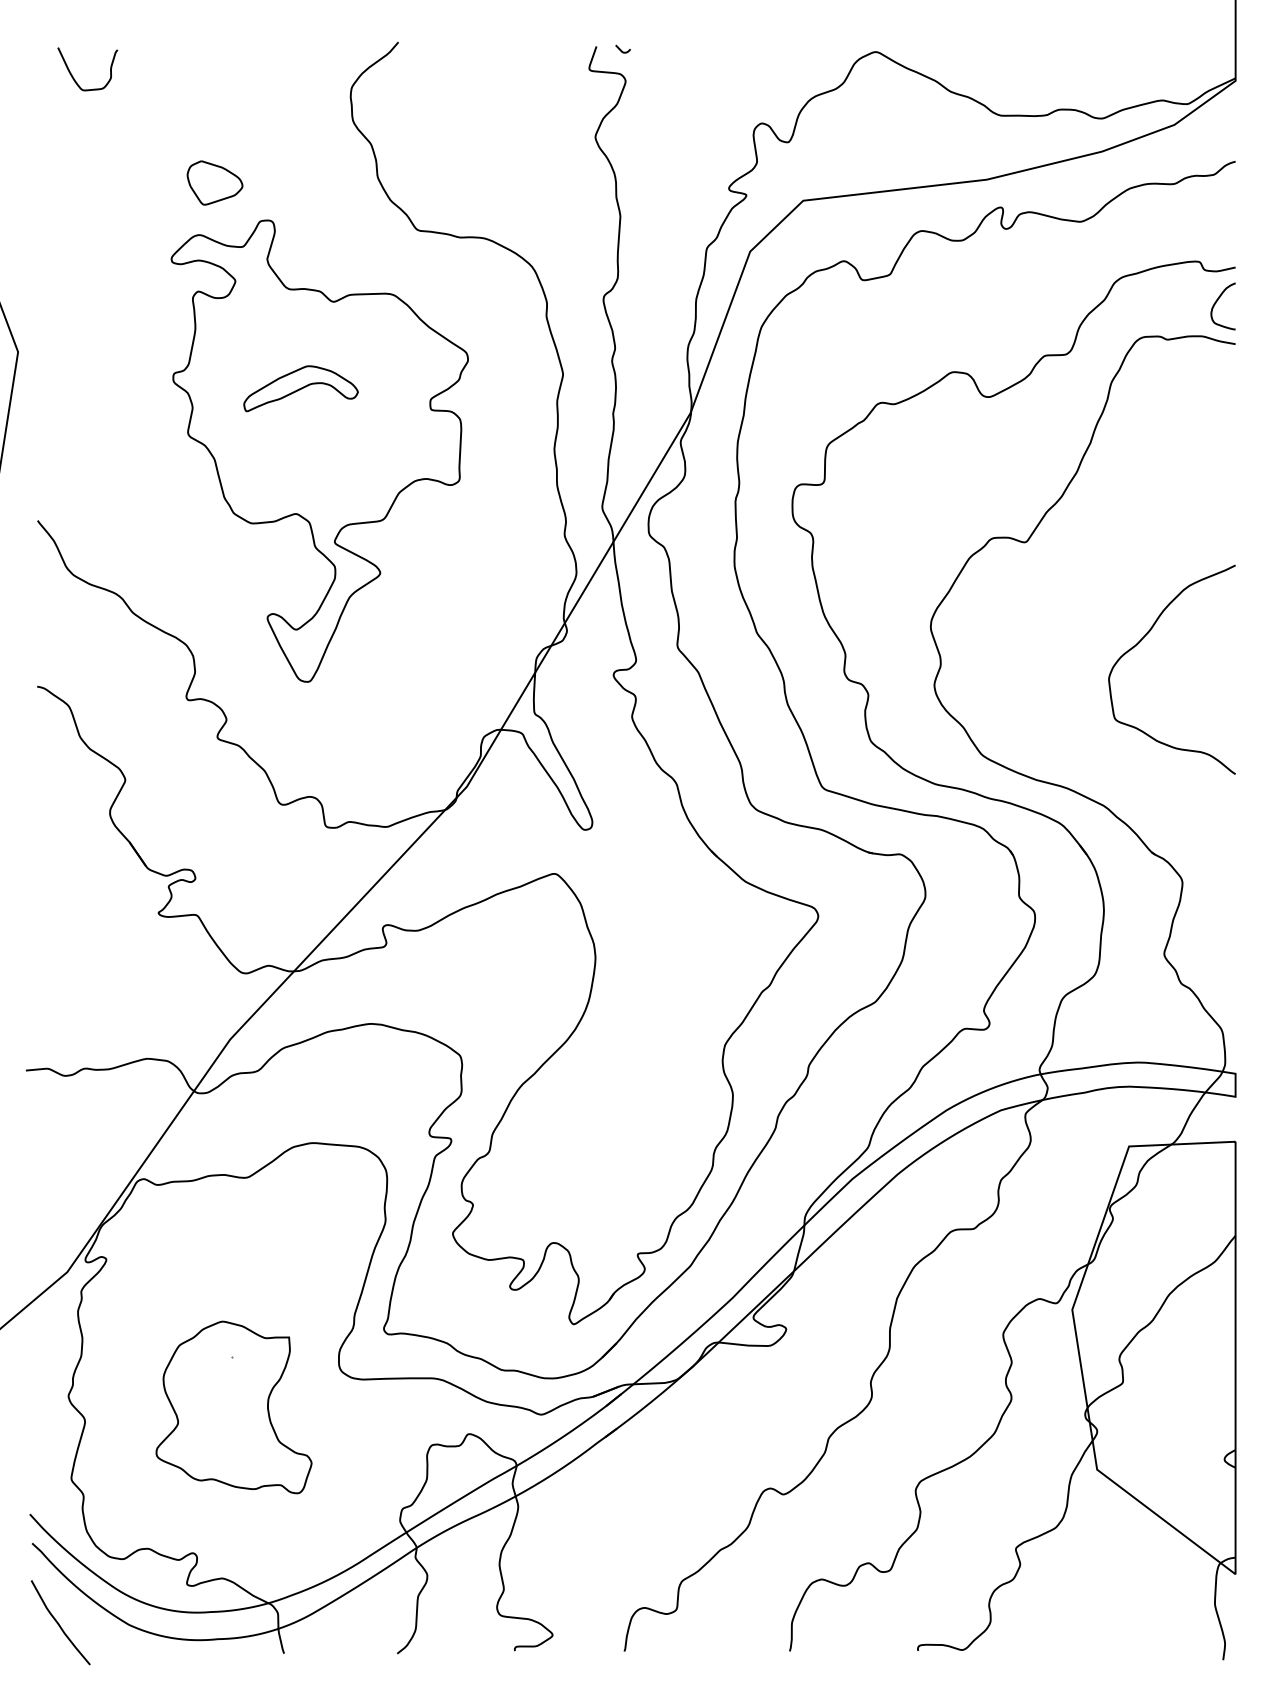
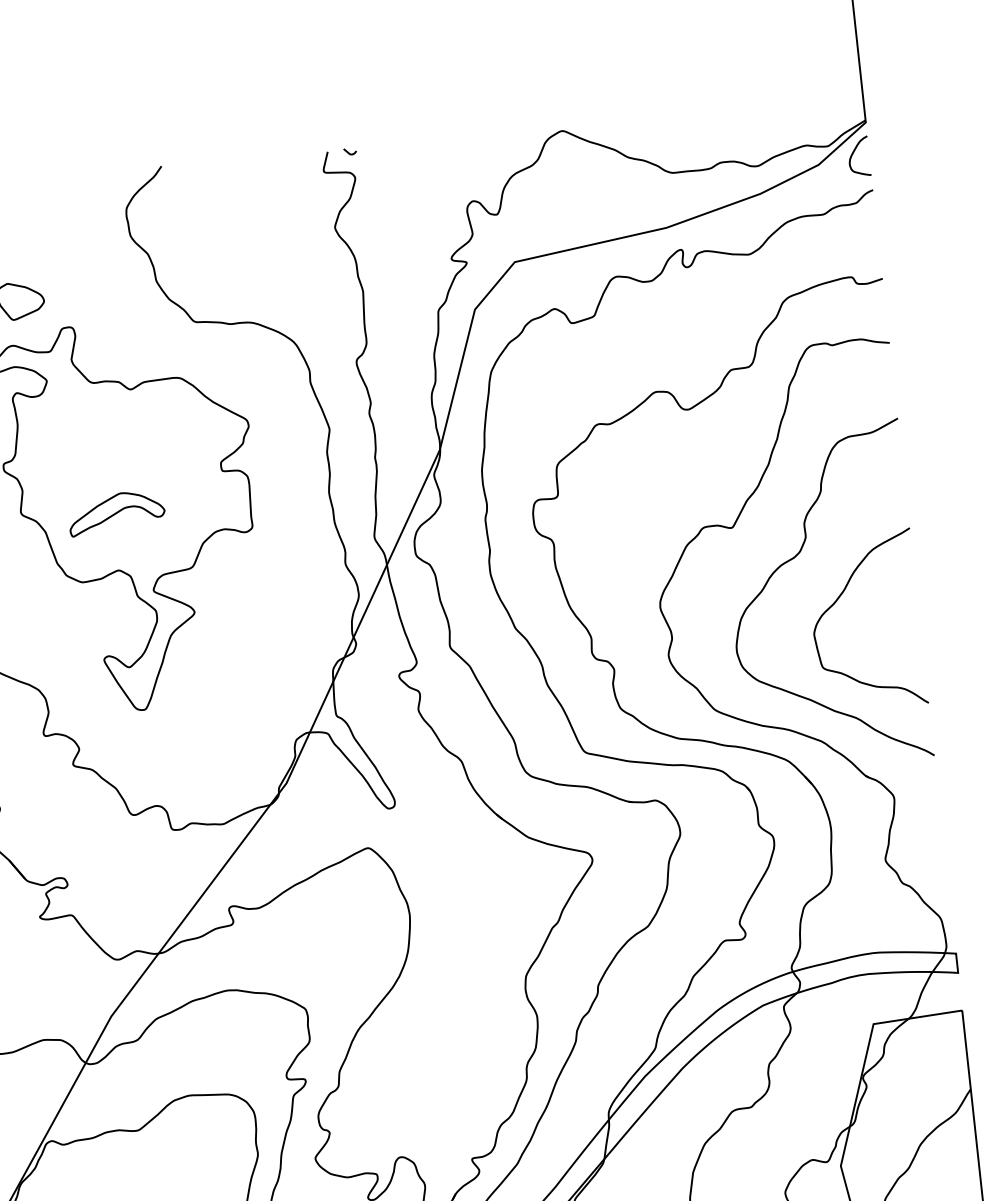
curve: (1216, 303) -> (853, 154), moved
part: (300, 388) -> (116, 512), moved
curve: (1095, 586) -> (794, 558), added

